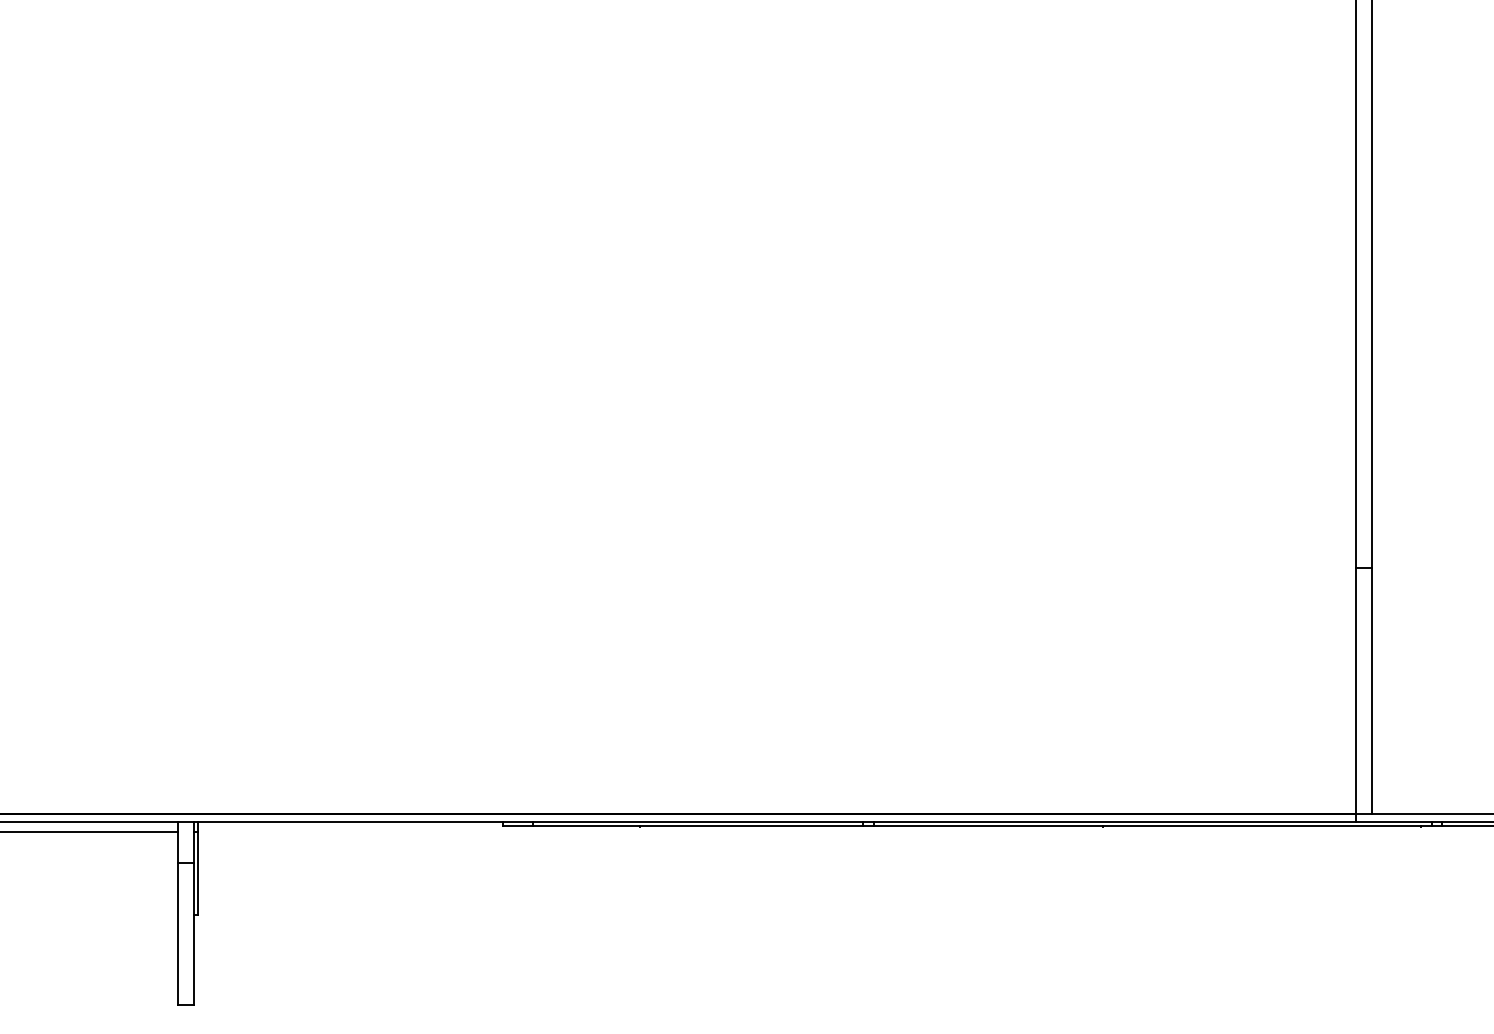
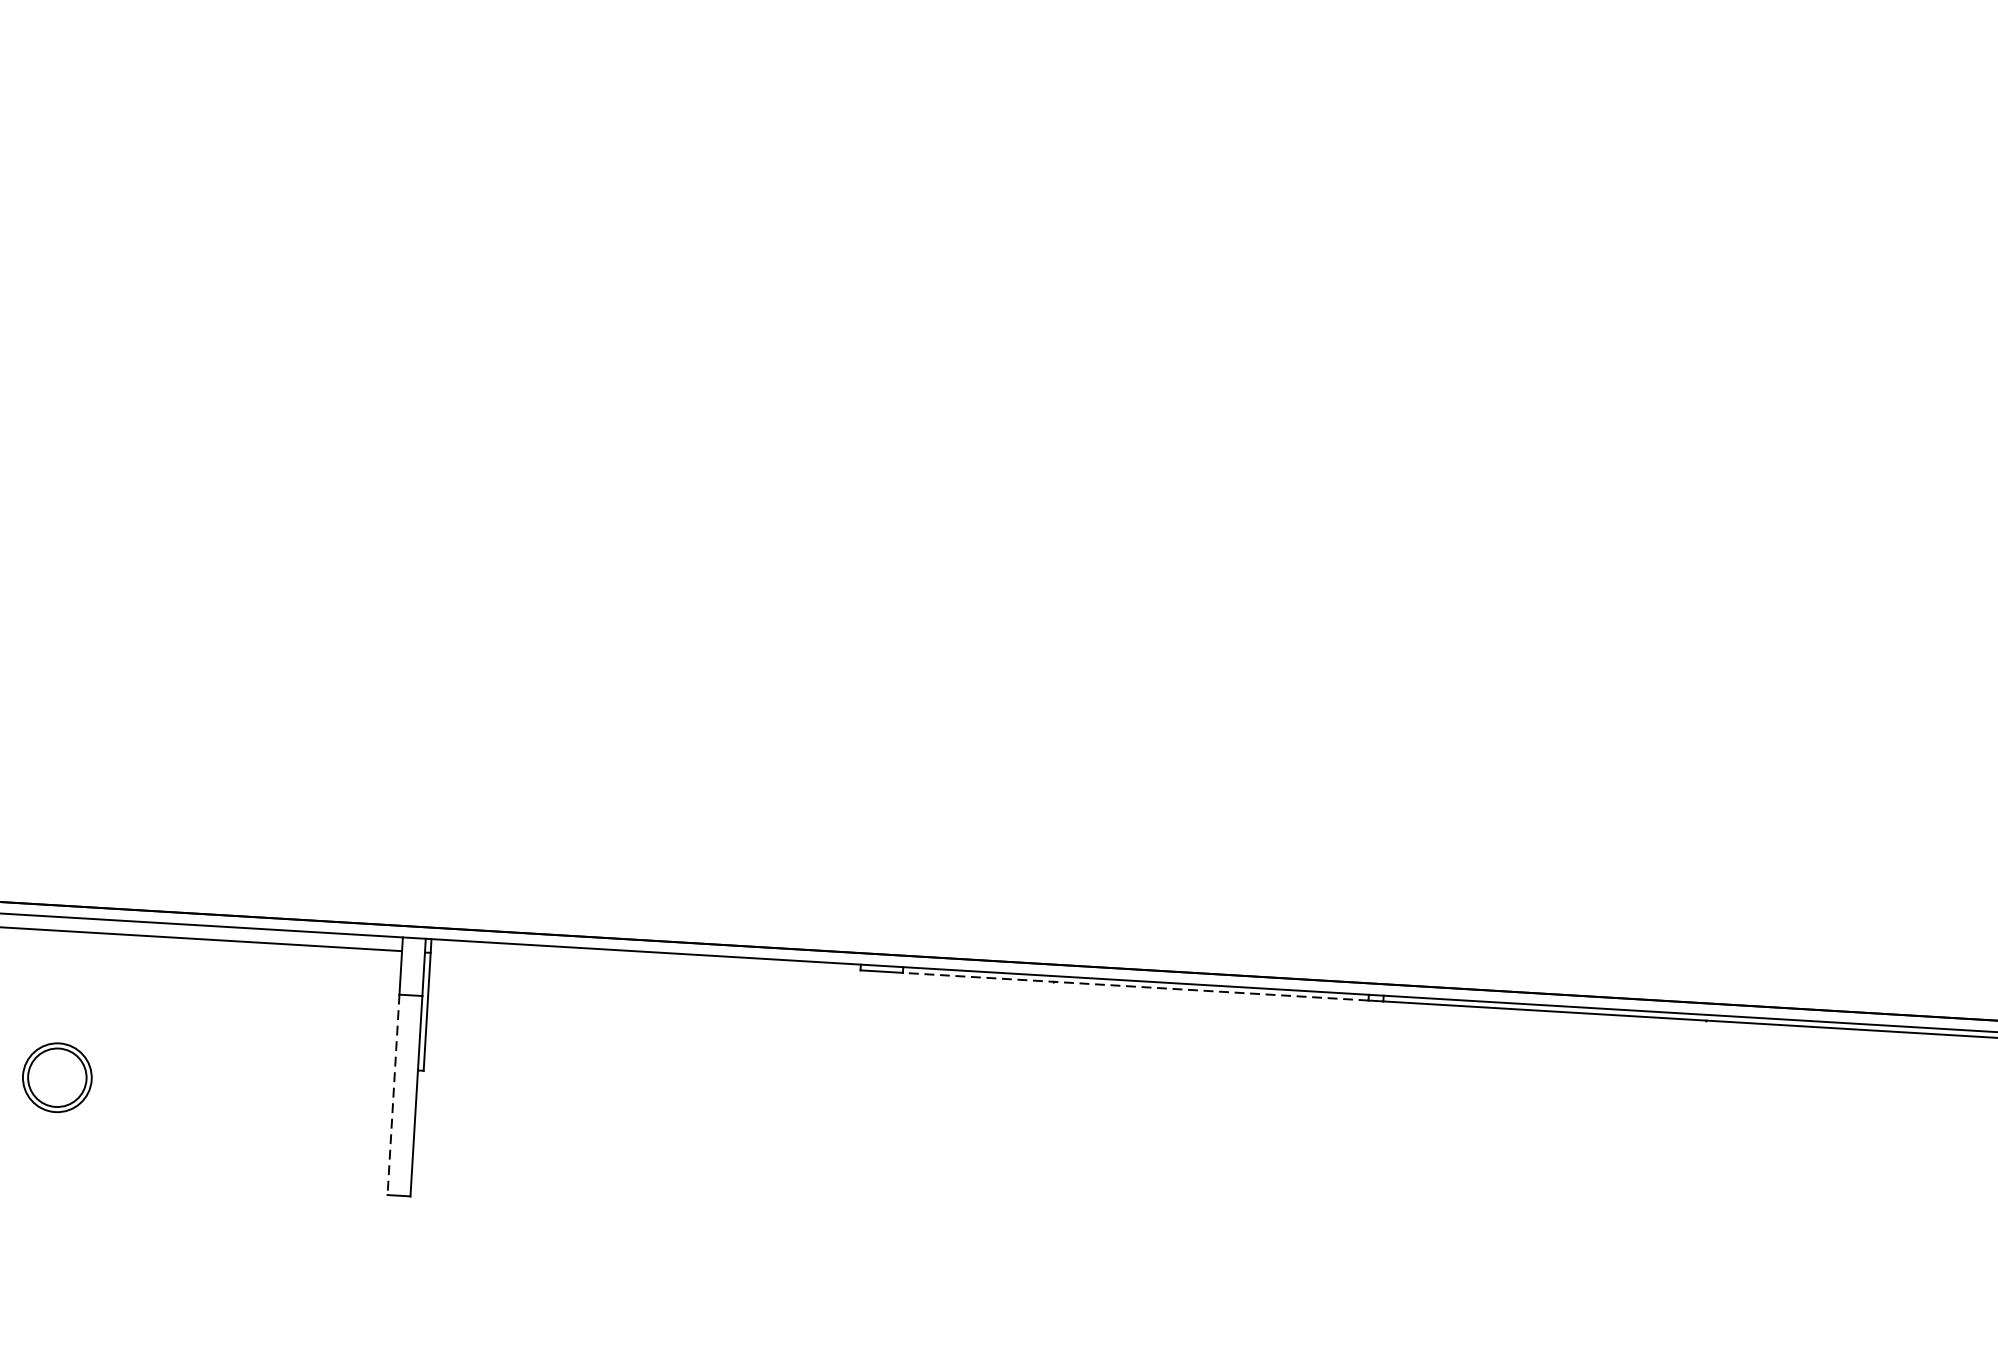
line: (697, 826) -> (1134, 987), solid -> dashed
line: (178, 934) -> (394, 1096), solid -> dashed

